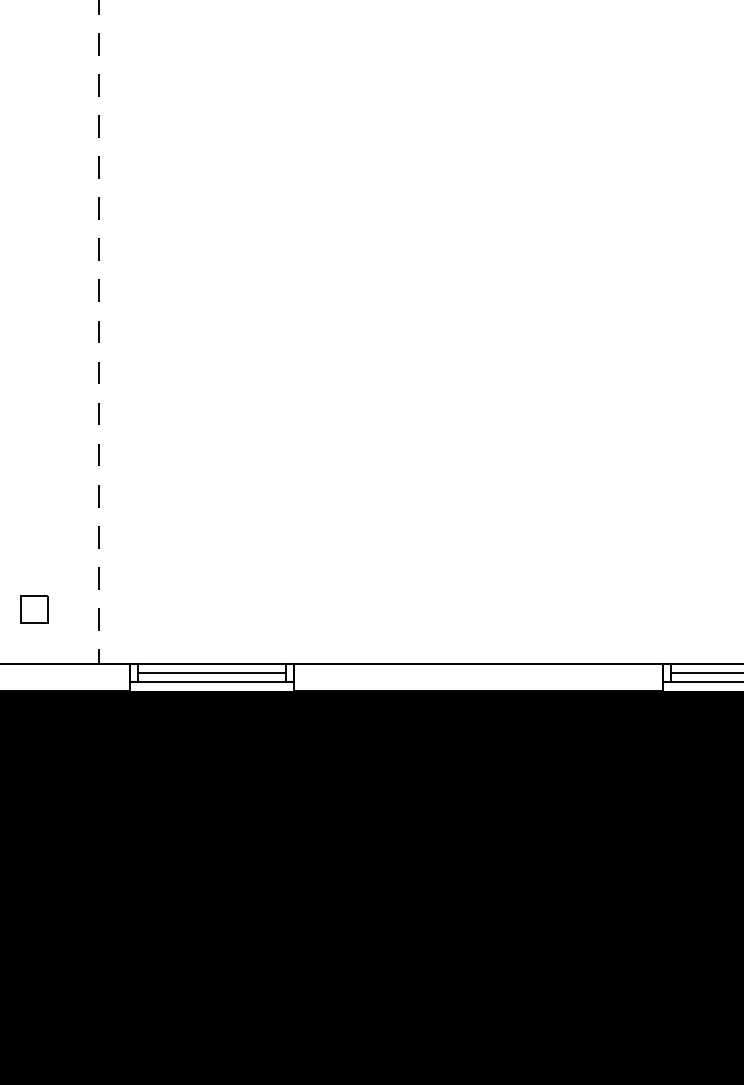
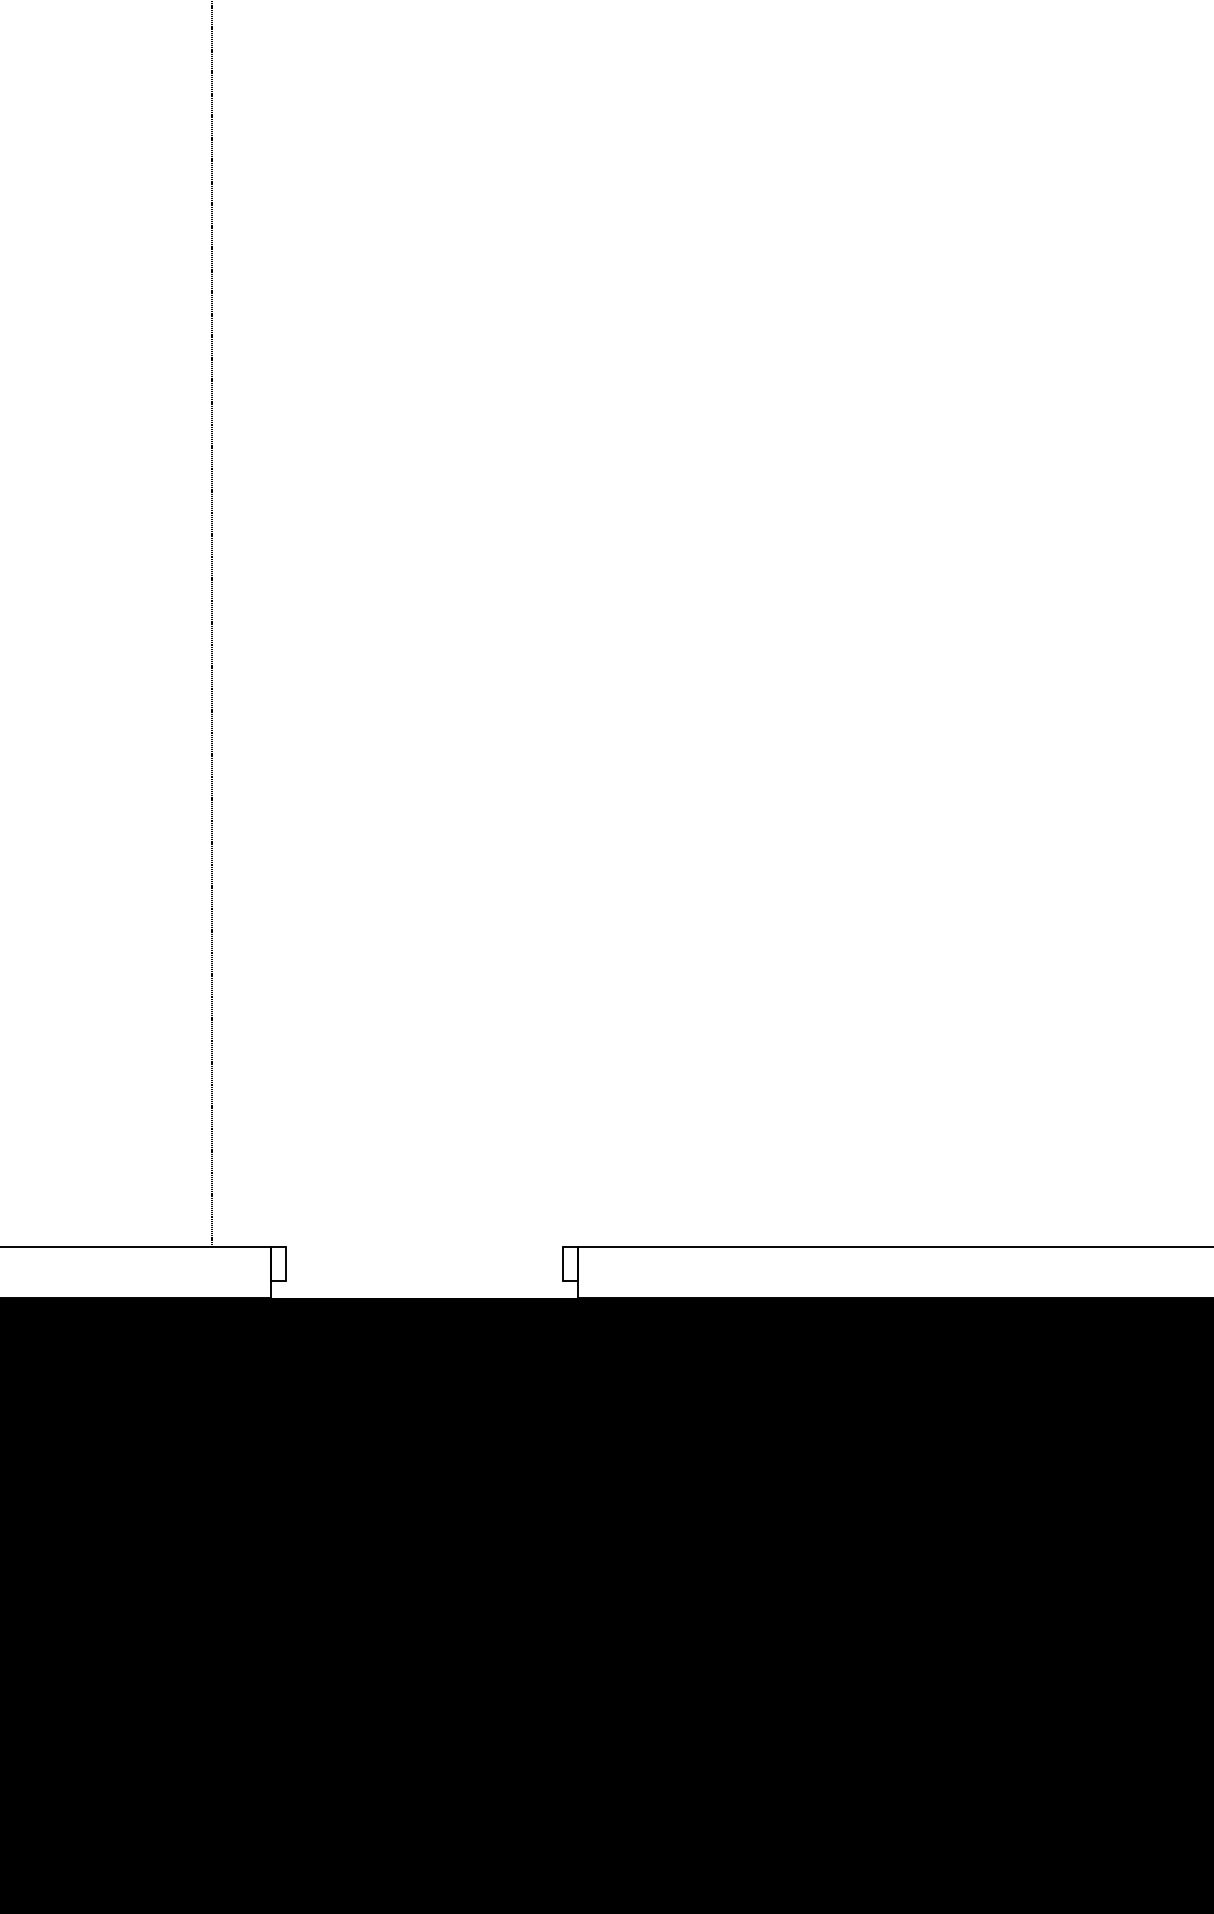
part: (34, 609) -> (92, 1145), removed
line: (212, 663) -> (424, 1246), removed
line: (212, 672) -> (424, 1263), removed
line: (212, 682) -> (424, 1281), removed

